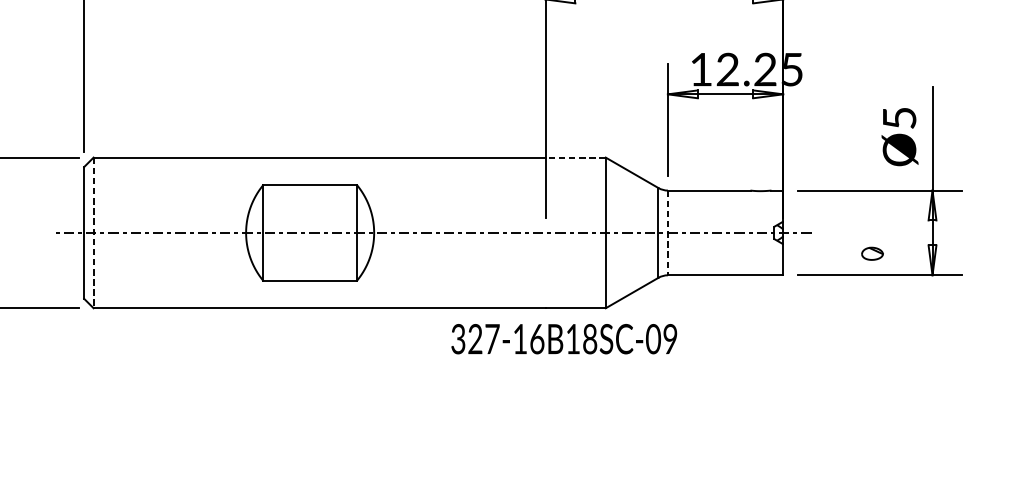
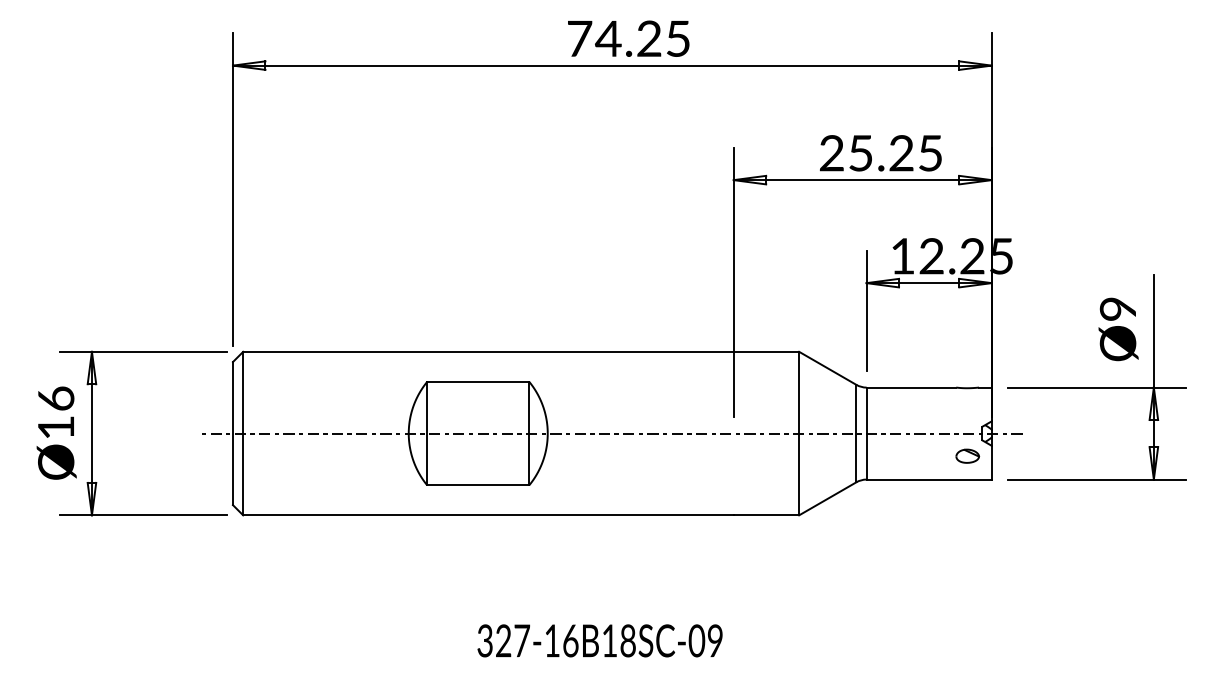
text: (899, 117) -> (1117, 308), Ø5 -> Ø9
line: (575, 157) -> (766, 351), dashed -> solid
line: (93, 232) -> (243, 433), dashed -> solid
line: (667, 232) -> (866, 433), dashed -> solid
part: (872, 253) -> (967, 455), moved
text: (563, 338) -> (599, 640), moved

